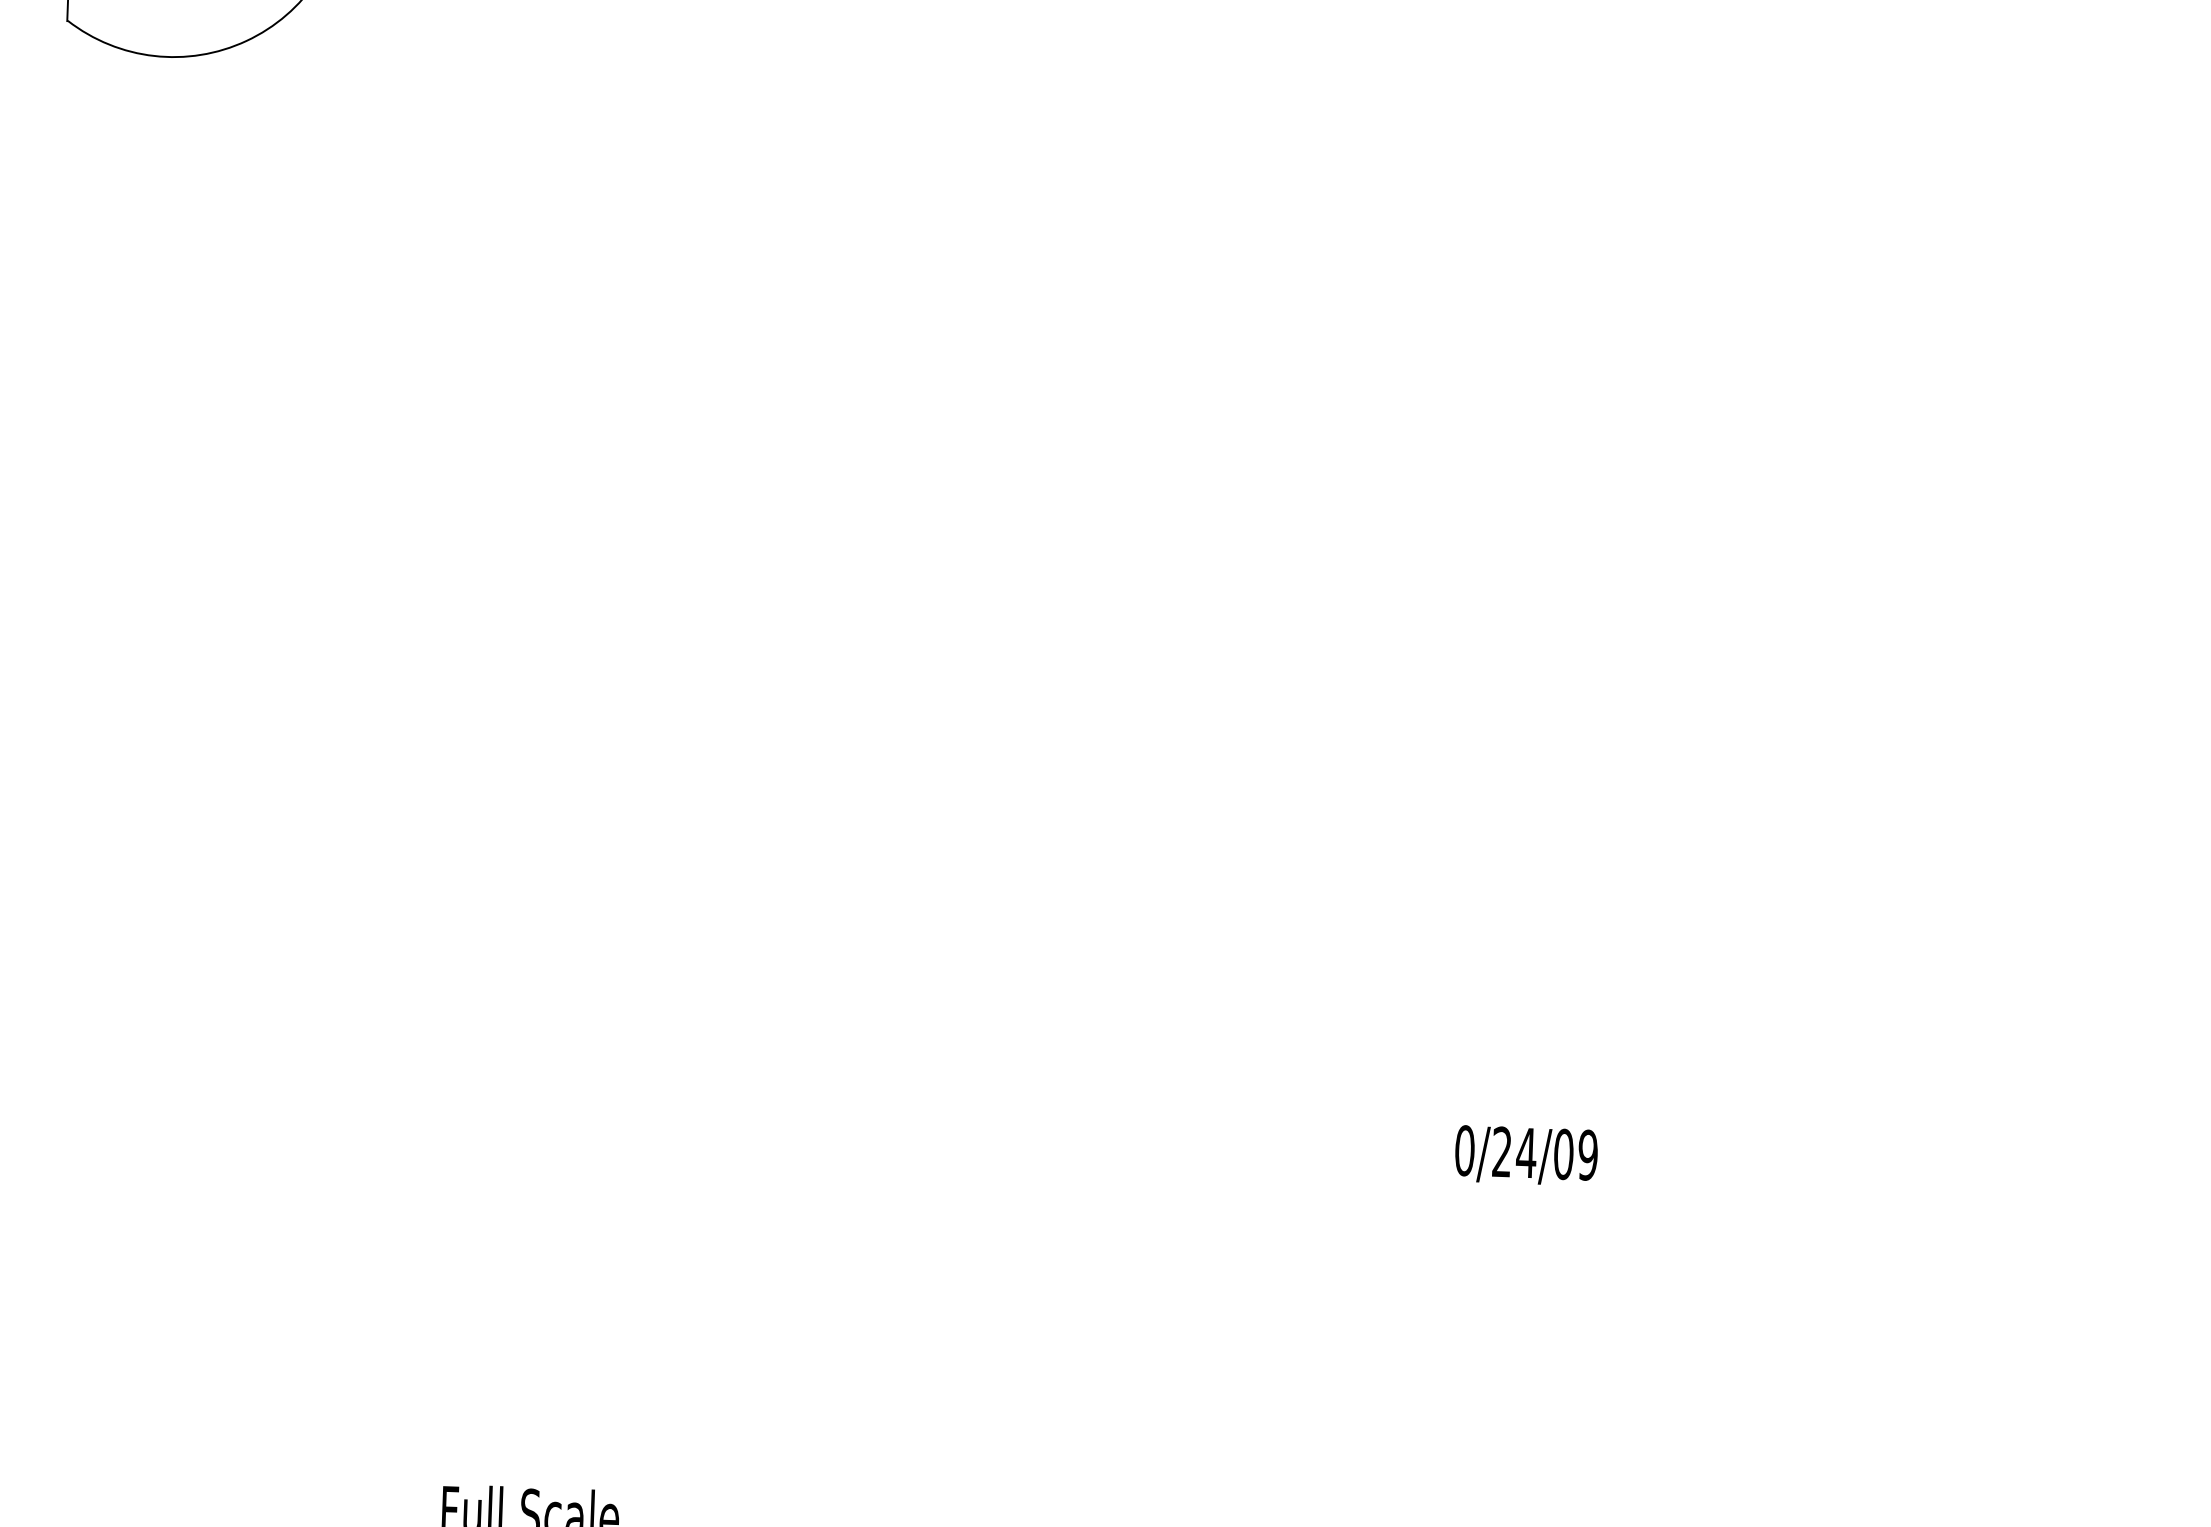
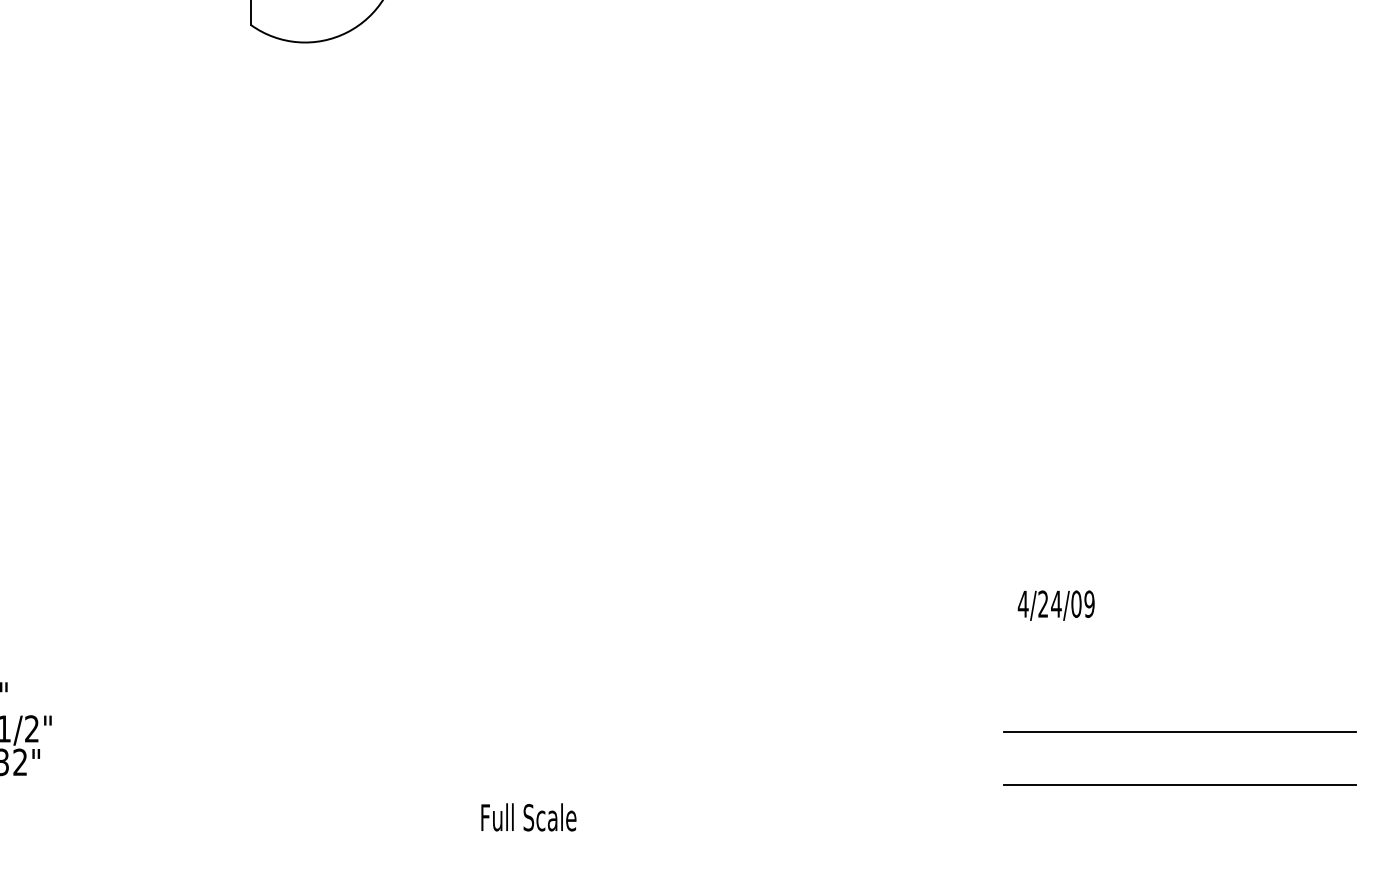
text: (1463, 1149) -> (1022, 603), 0/24/09 -> 4/24/09
line: (1746, 1398) -> (1179, 731), added
line: (1743, 1498) -> (1179, 785), added

